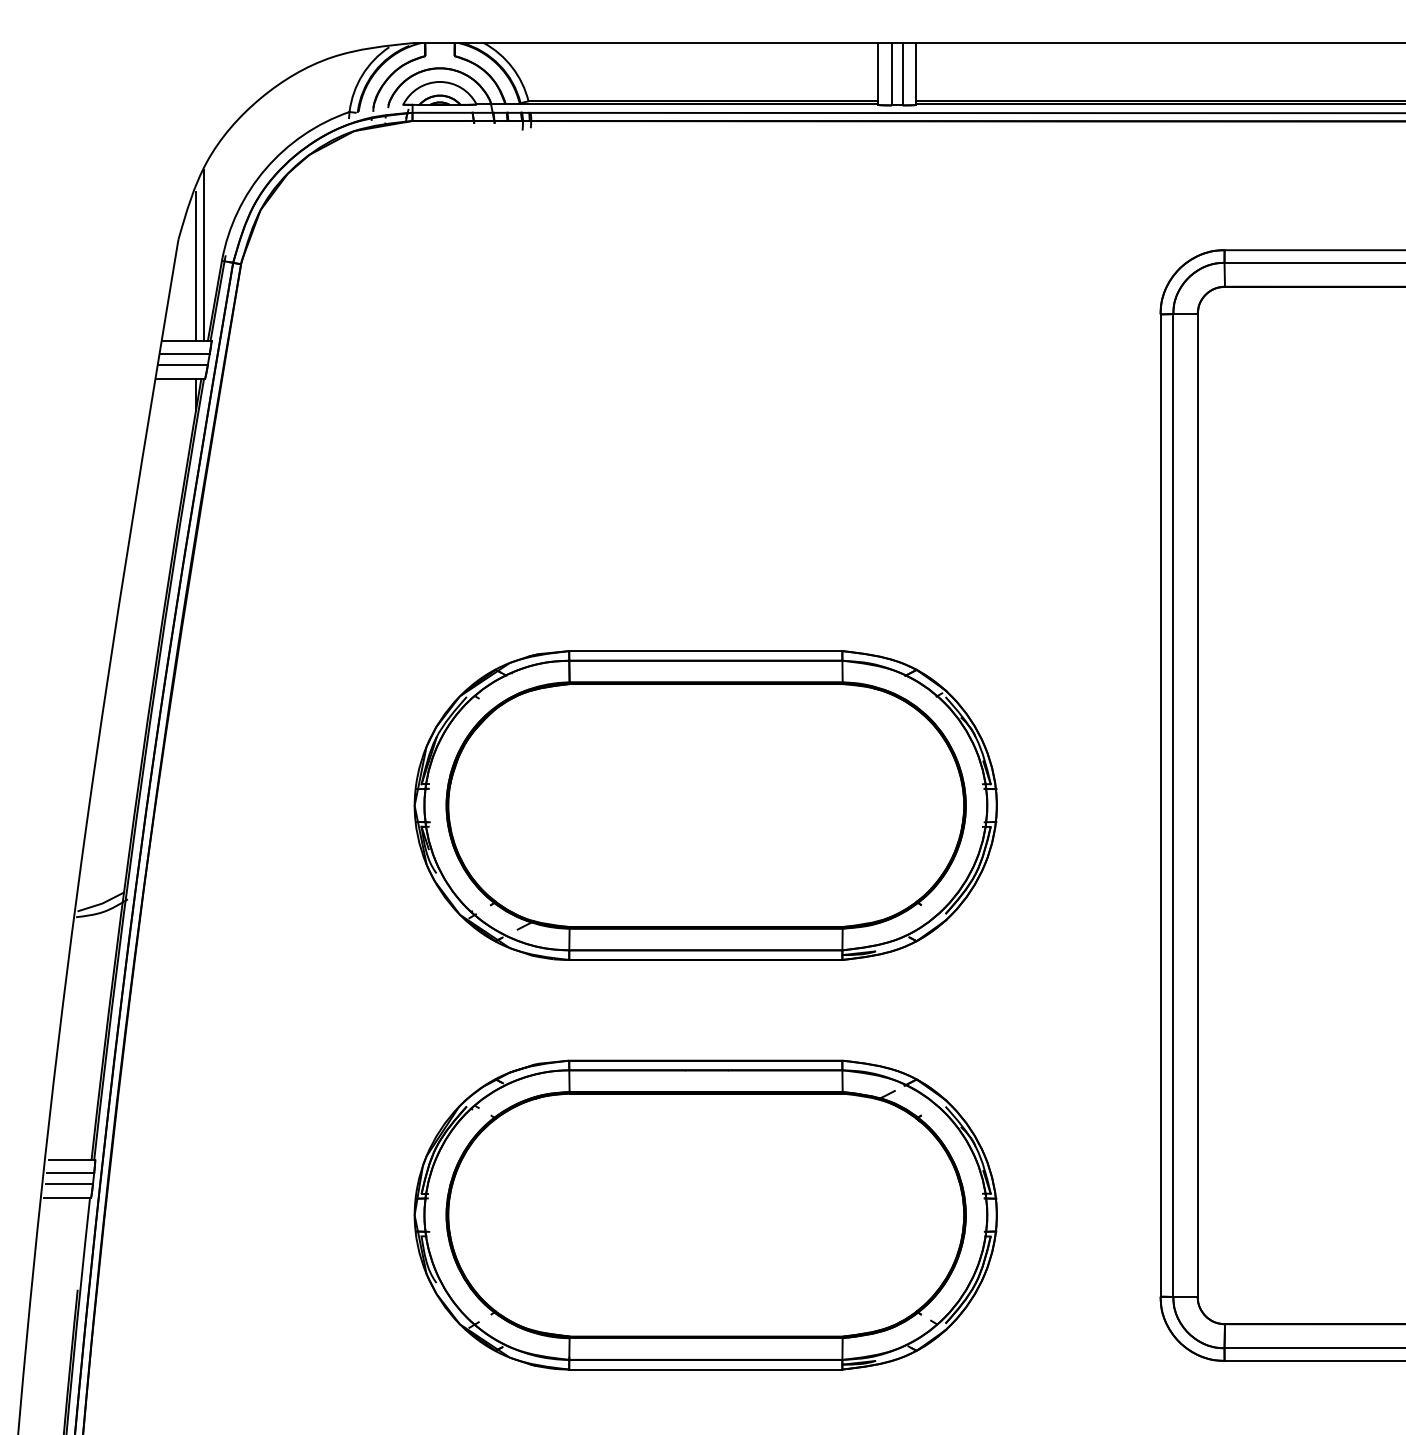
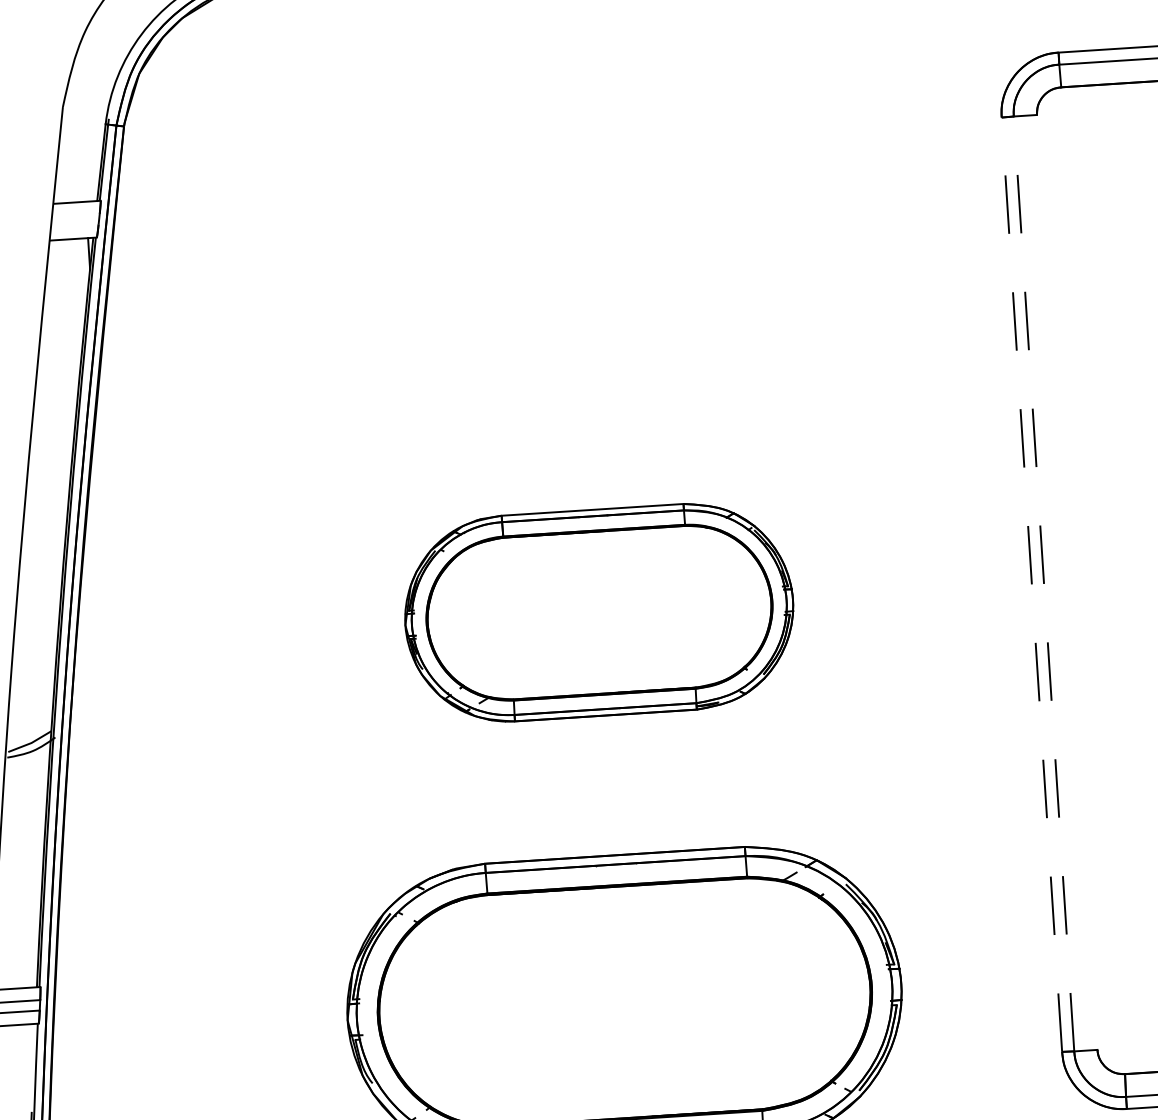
line: (204, 254) -> (88, 119), removed
line: (195, 266) -> (80, 131), removed
line: (184, 354) -> (75, 215), removed
line: (182, 365) -> (74, 226), removed
part: (705, 805) -> (599, 612), size x0.7
line: (1160, 805) -> (1031, 584), solid -> dashed
line: (1173, 805) -> (1044, 583), solid -> dashed
line: (1197, 805) -> (1066, 582), removed

